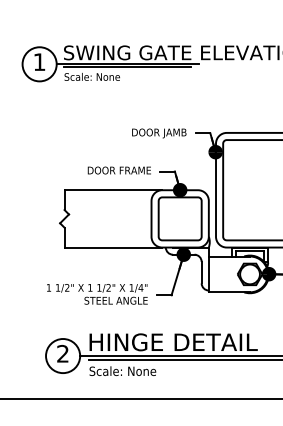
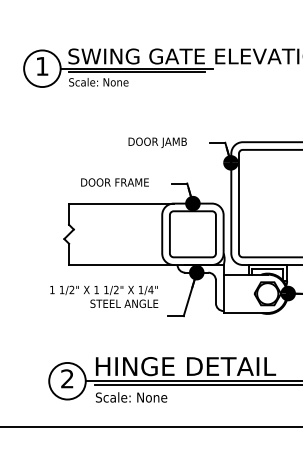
text: (159, 133) -> (157, 142), moved
text: (118, 170) -> (114, 182), moved
text: (97, 294) -> (104, 297), moved

